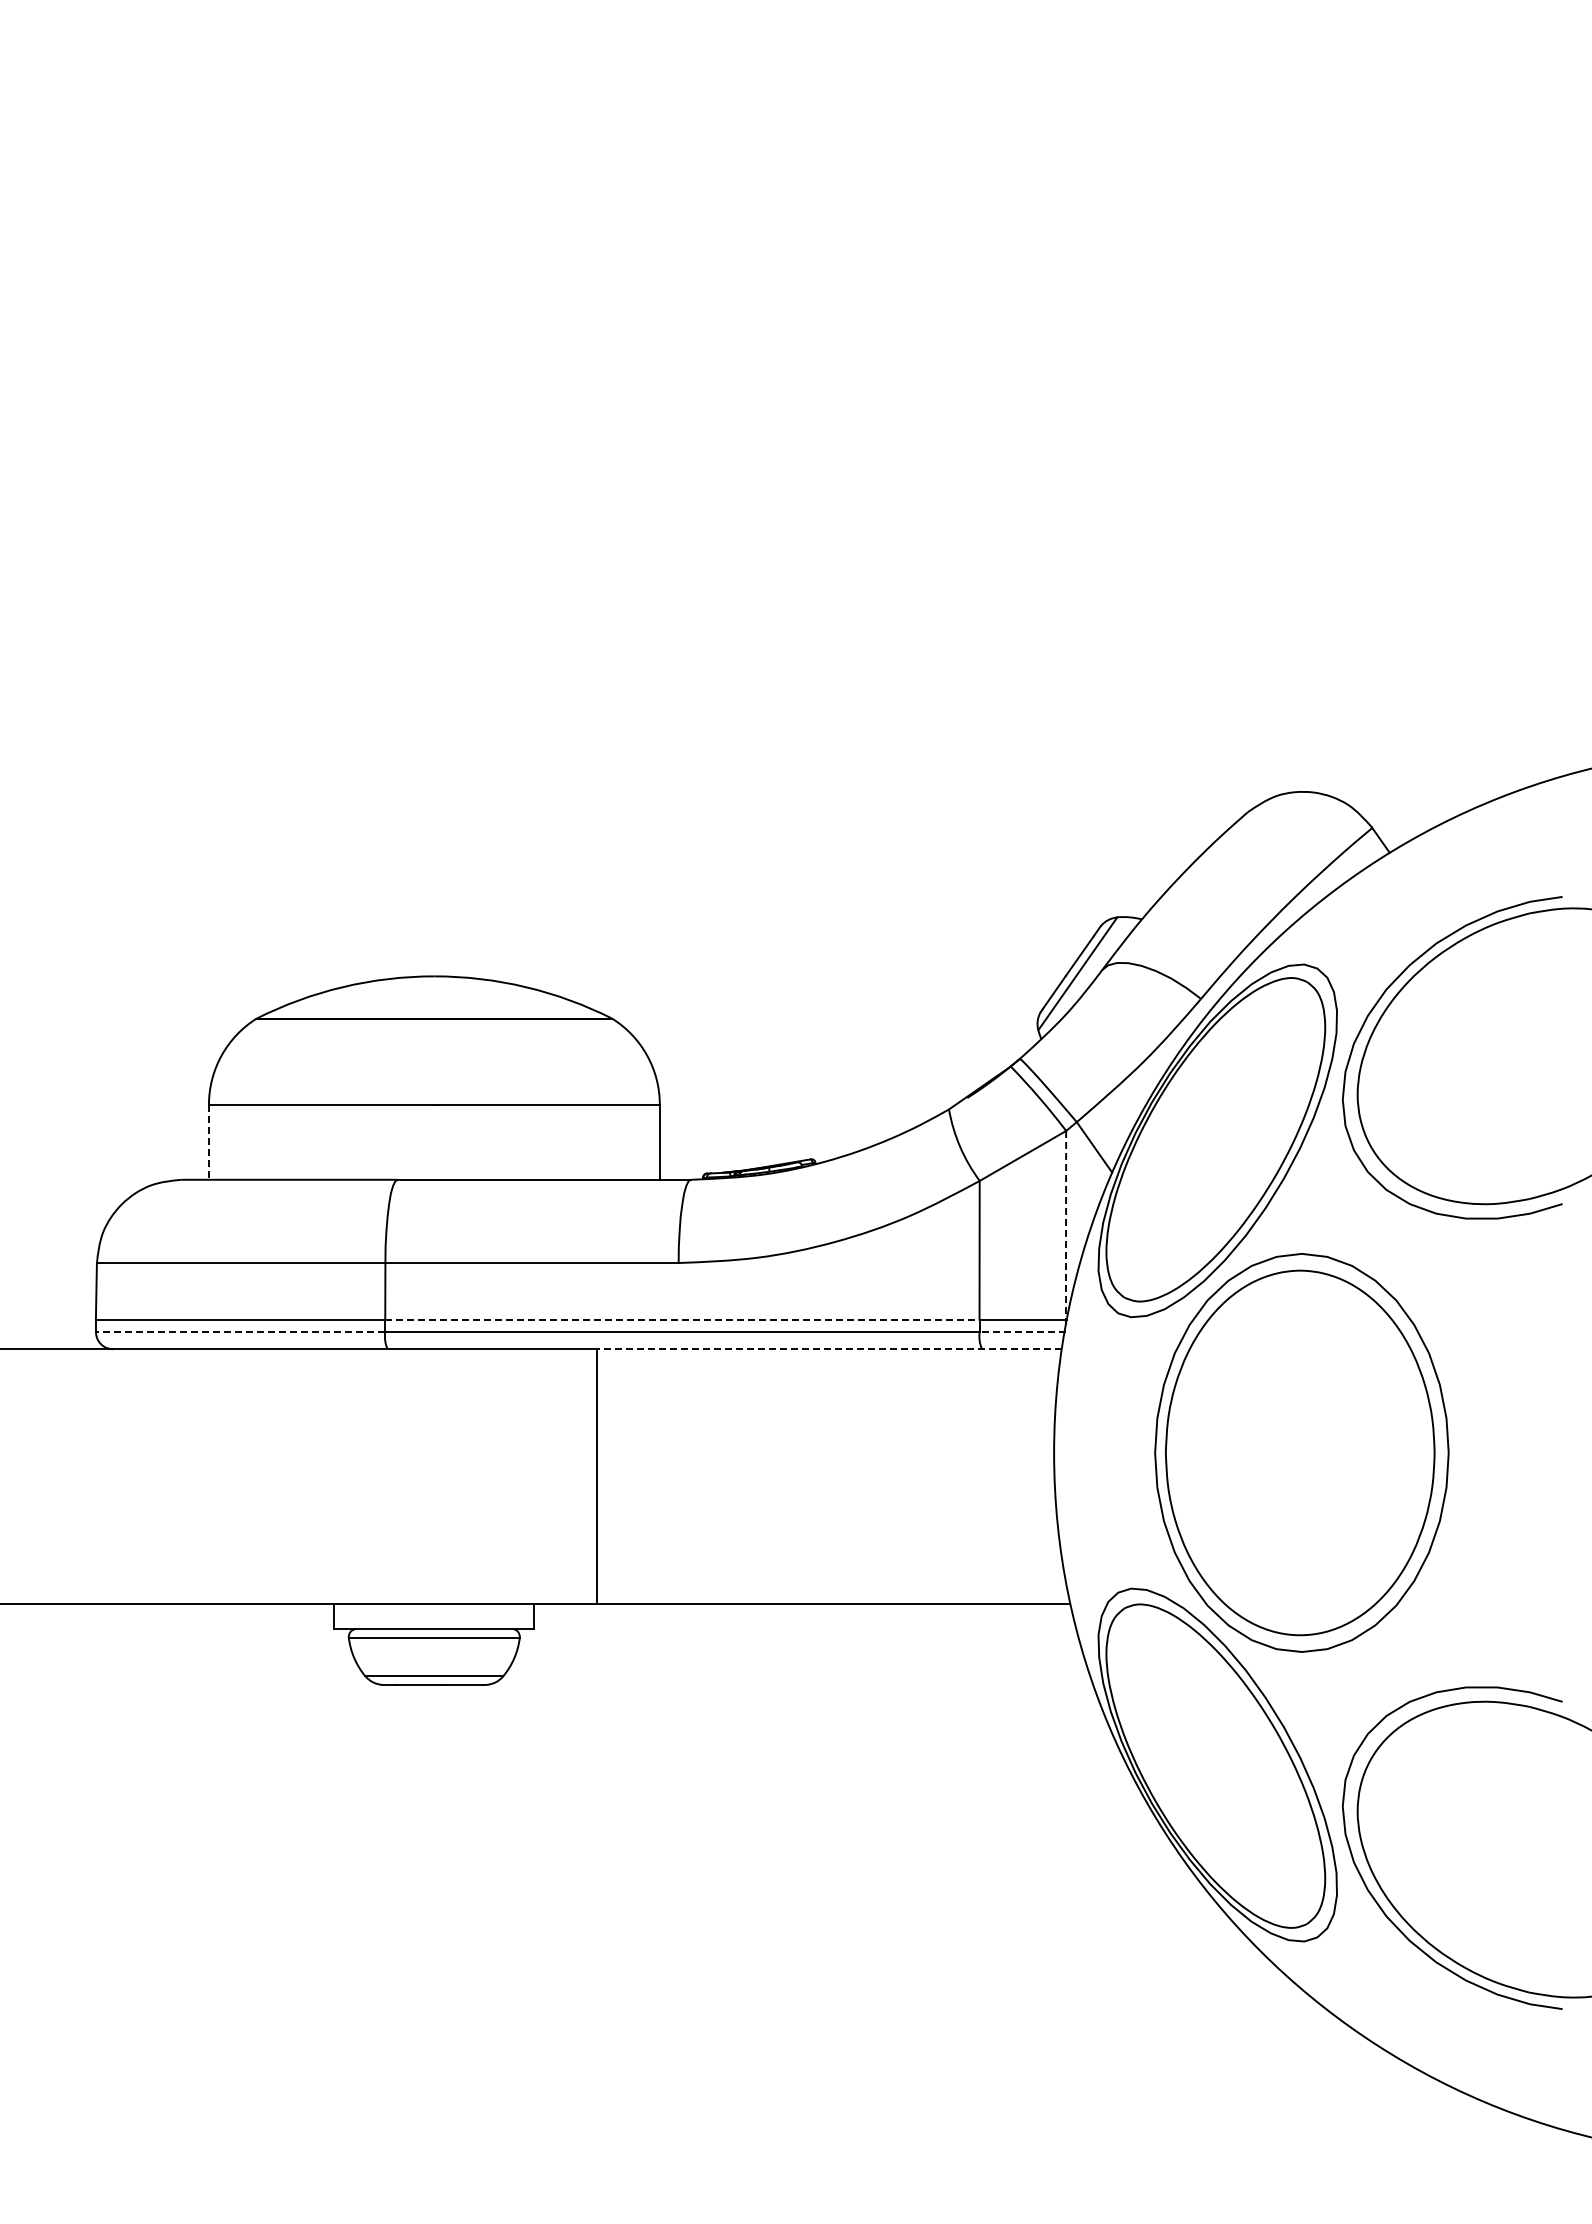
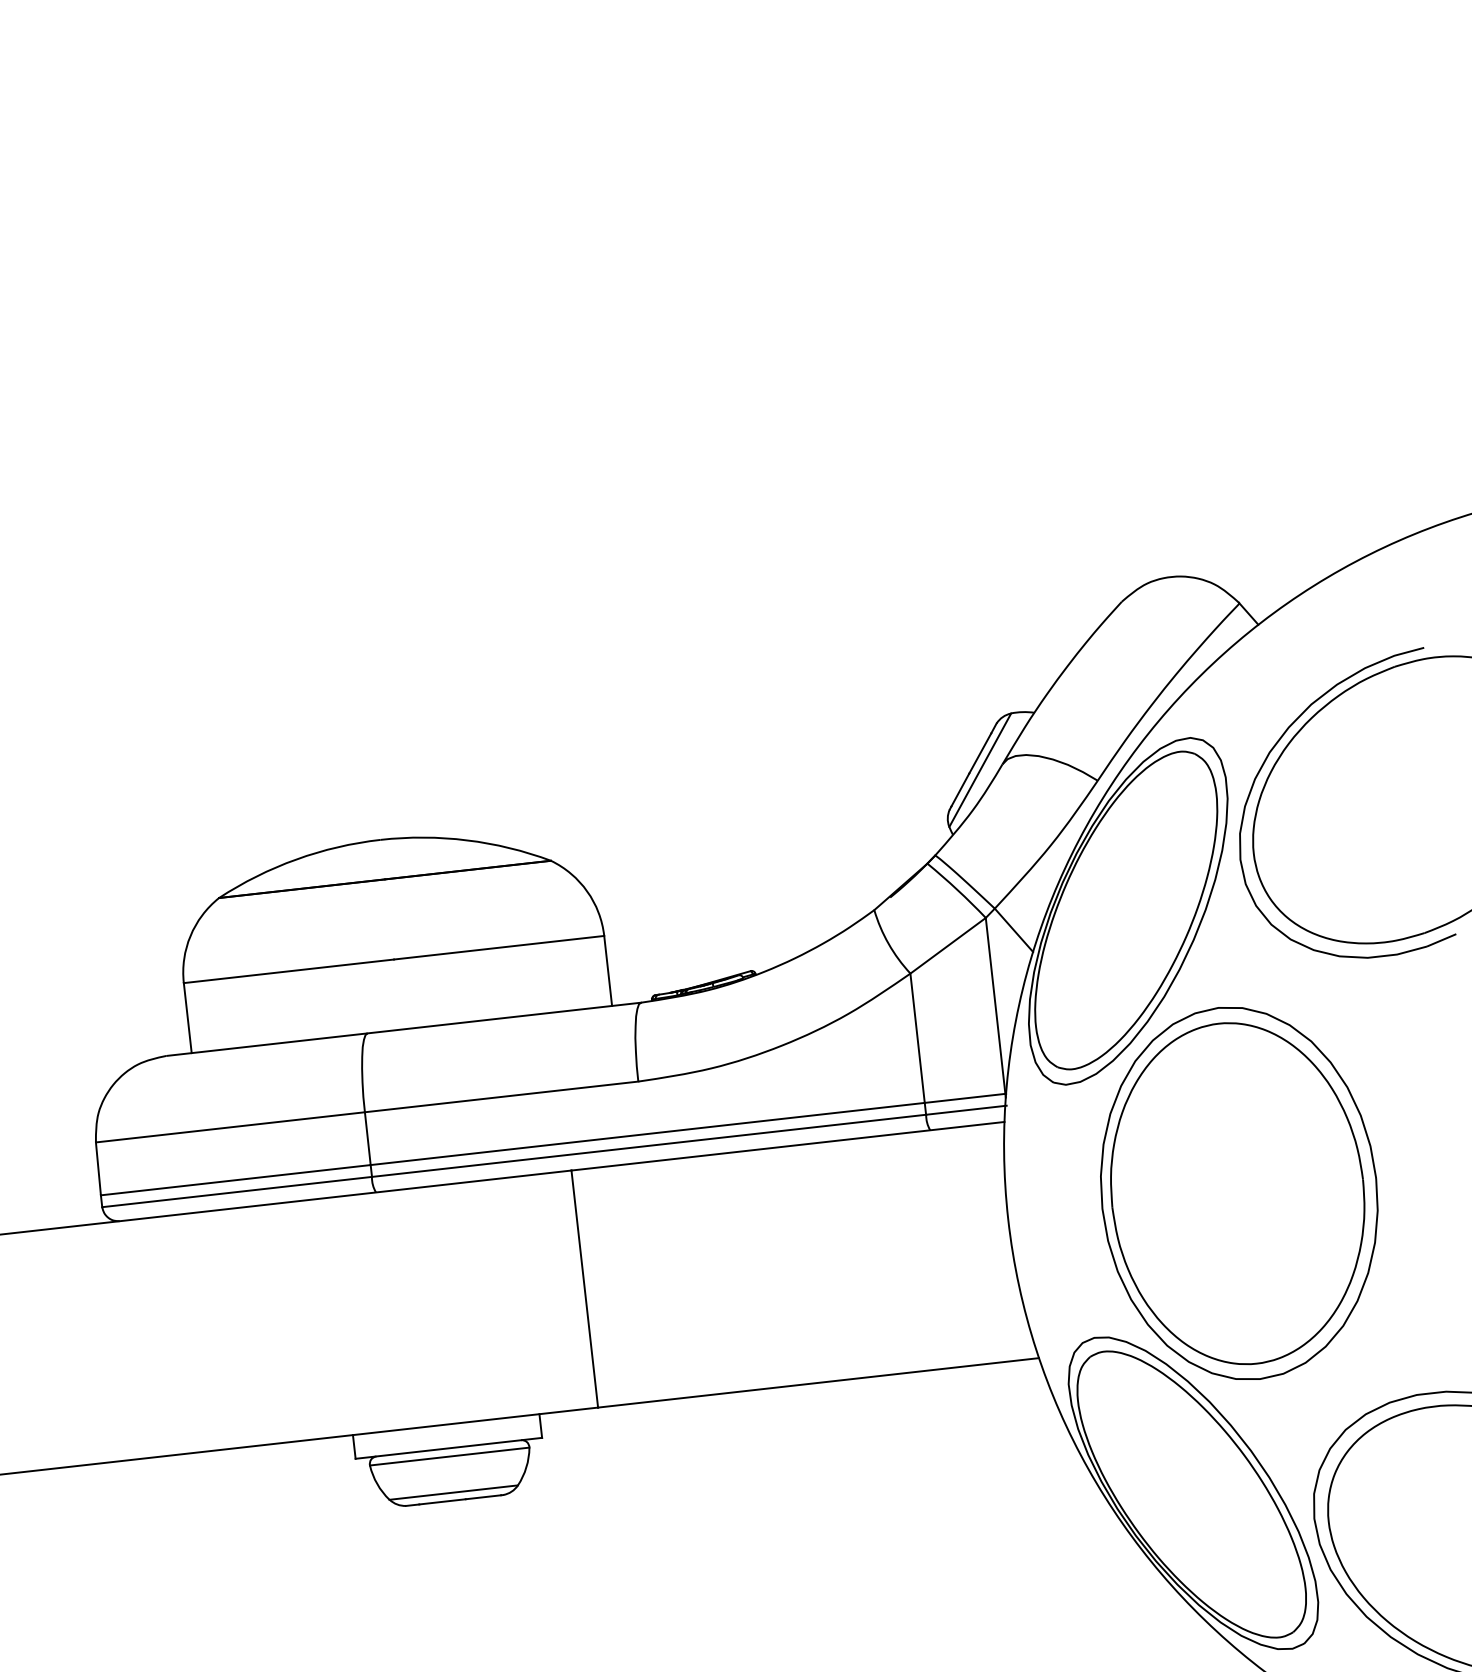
line: (208, 1142) -> (187, 1018), dashed -> solid
line: (1066, 1225) -> (996, 1006), dashed -> solid
line: (682, 1319) -> (647, 1133), dashed -> solid
line: (240, 1332) -> (237, 1192), dashed -> solid
line: (1022, 1332) -> (966, 1110), dashed -> solid
line: (829, 1349) -> (788, 1146), dashed -> solid

